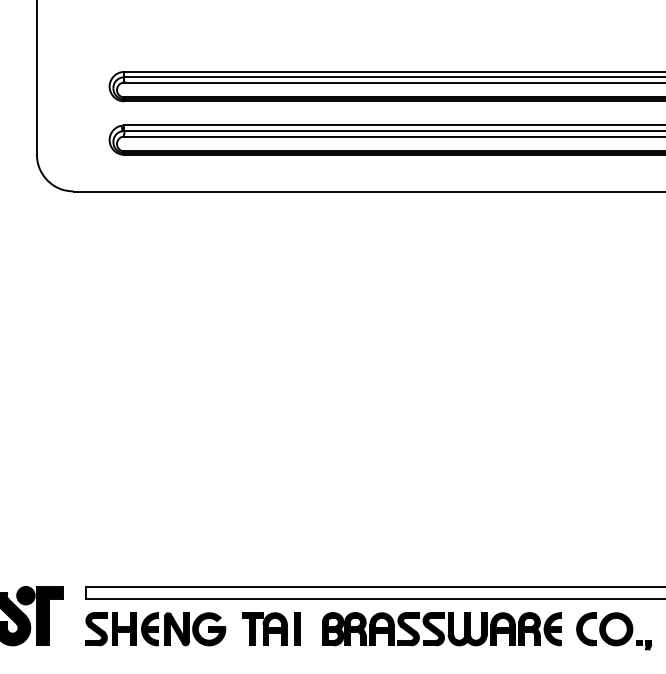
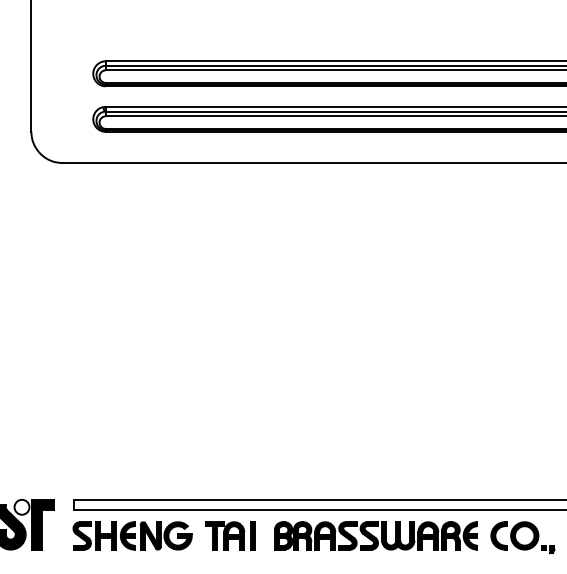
fill: (25, 594) -> (21, 506), removed

